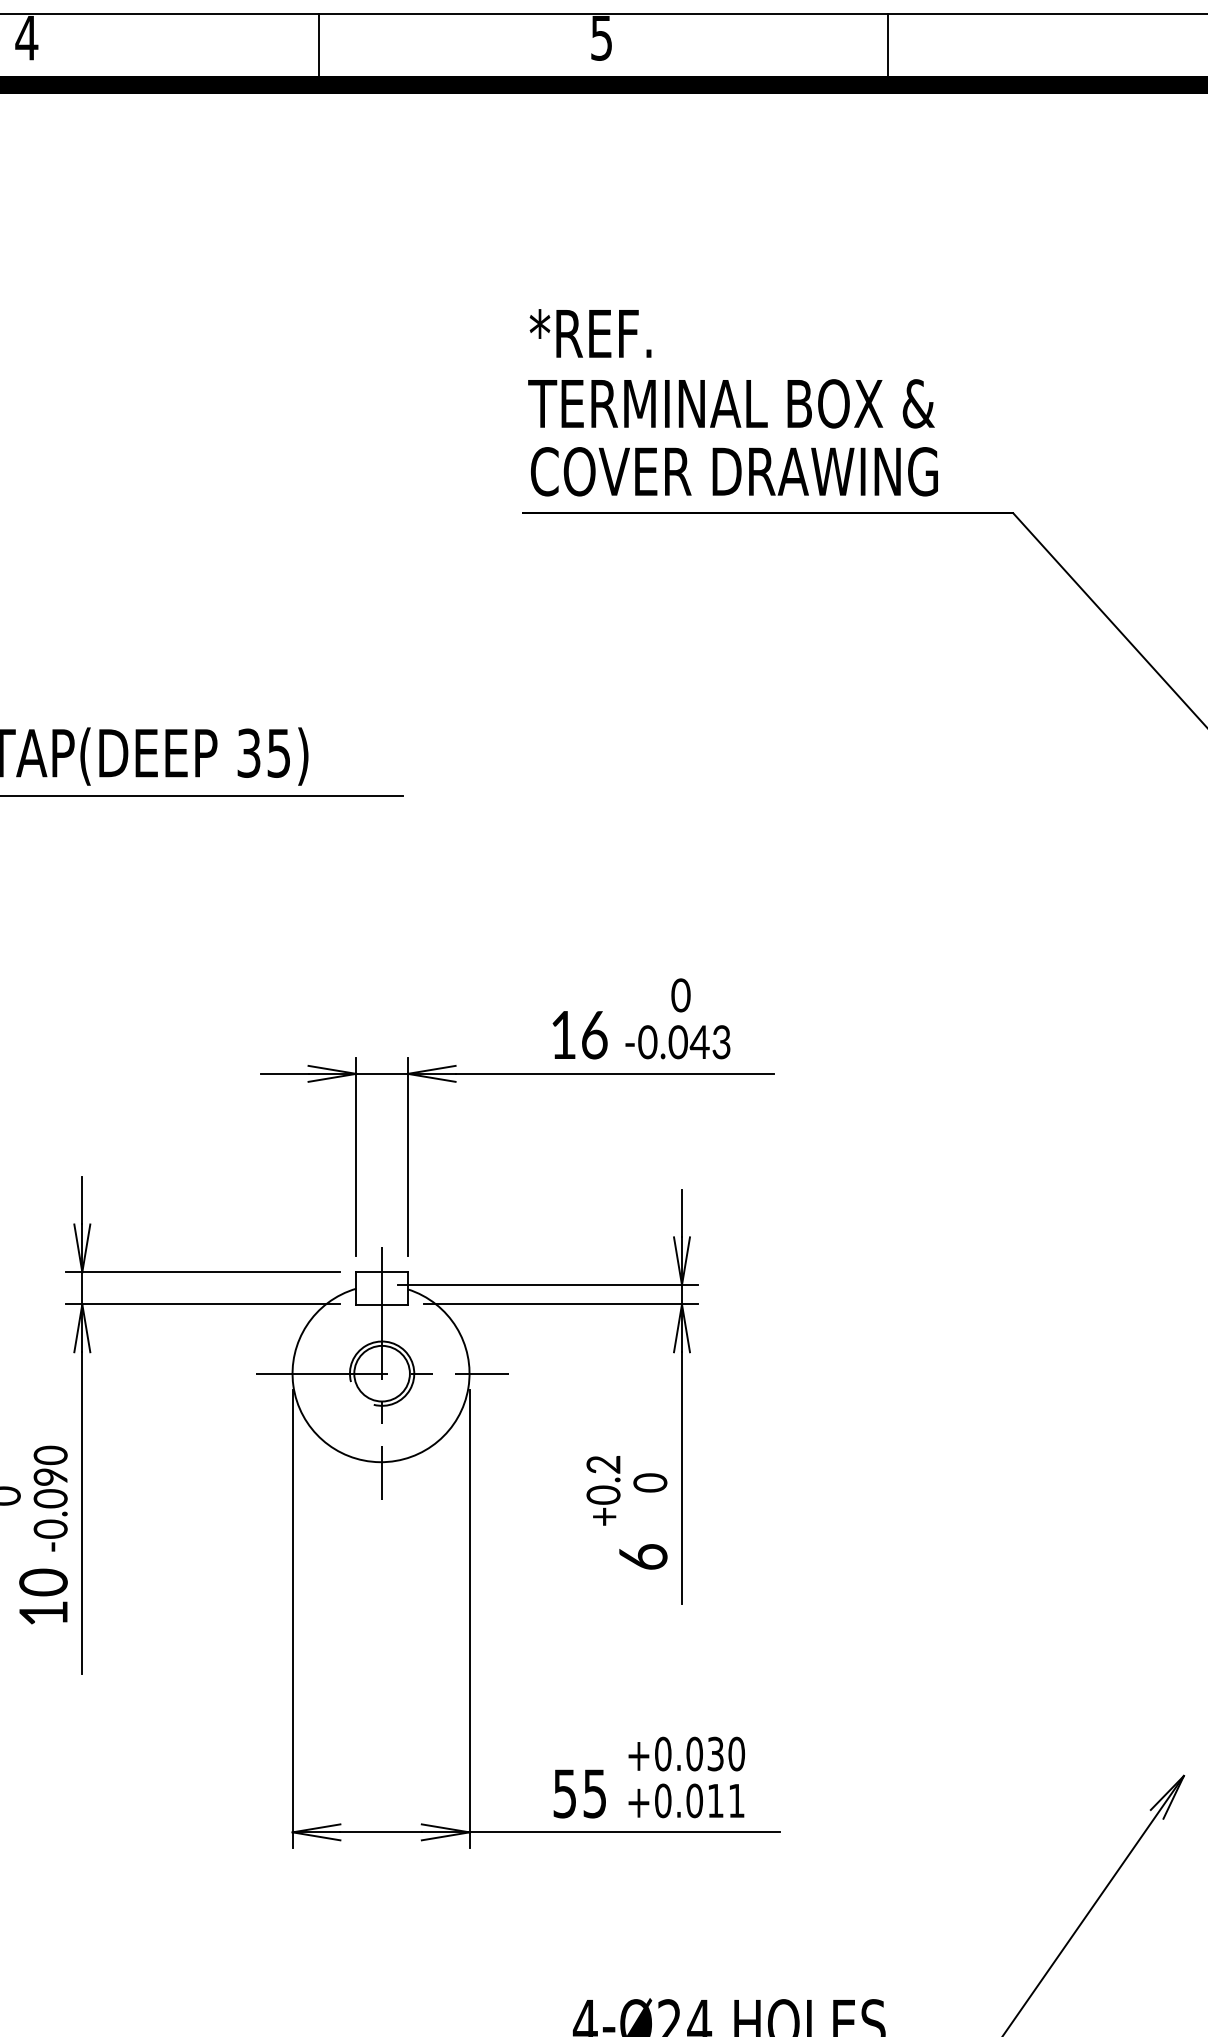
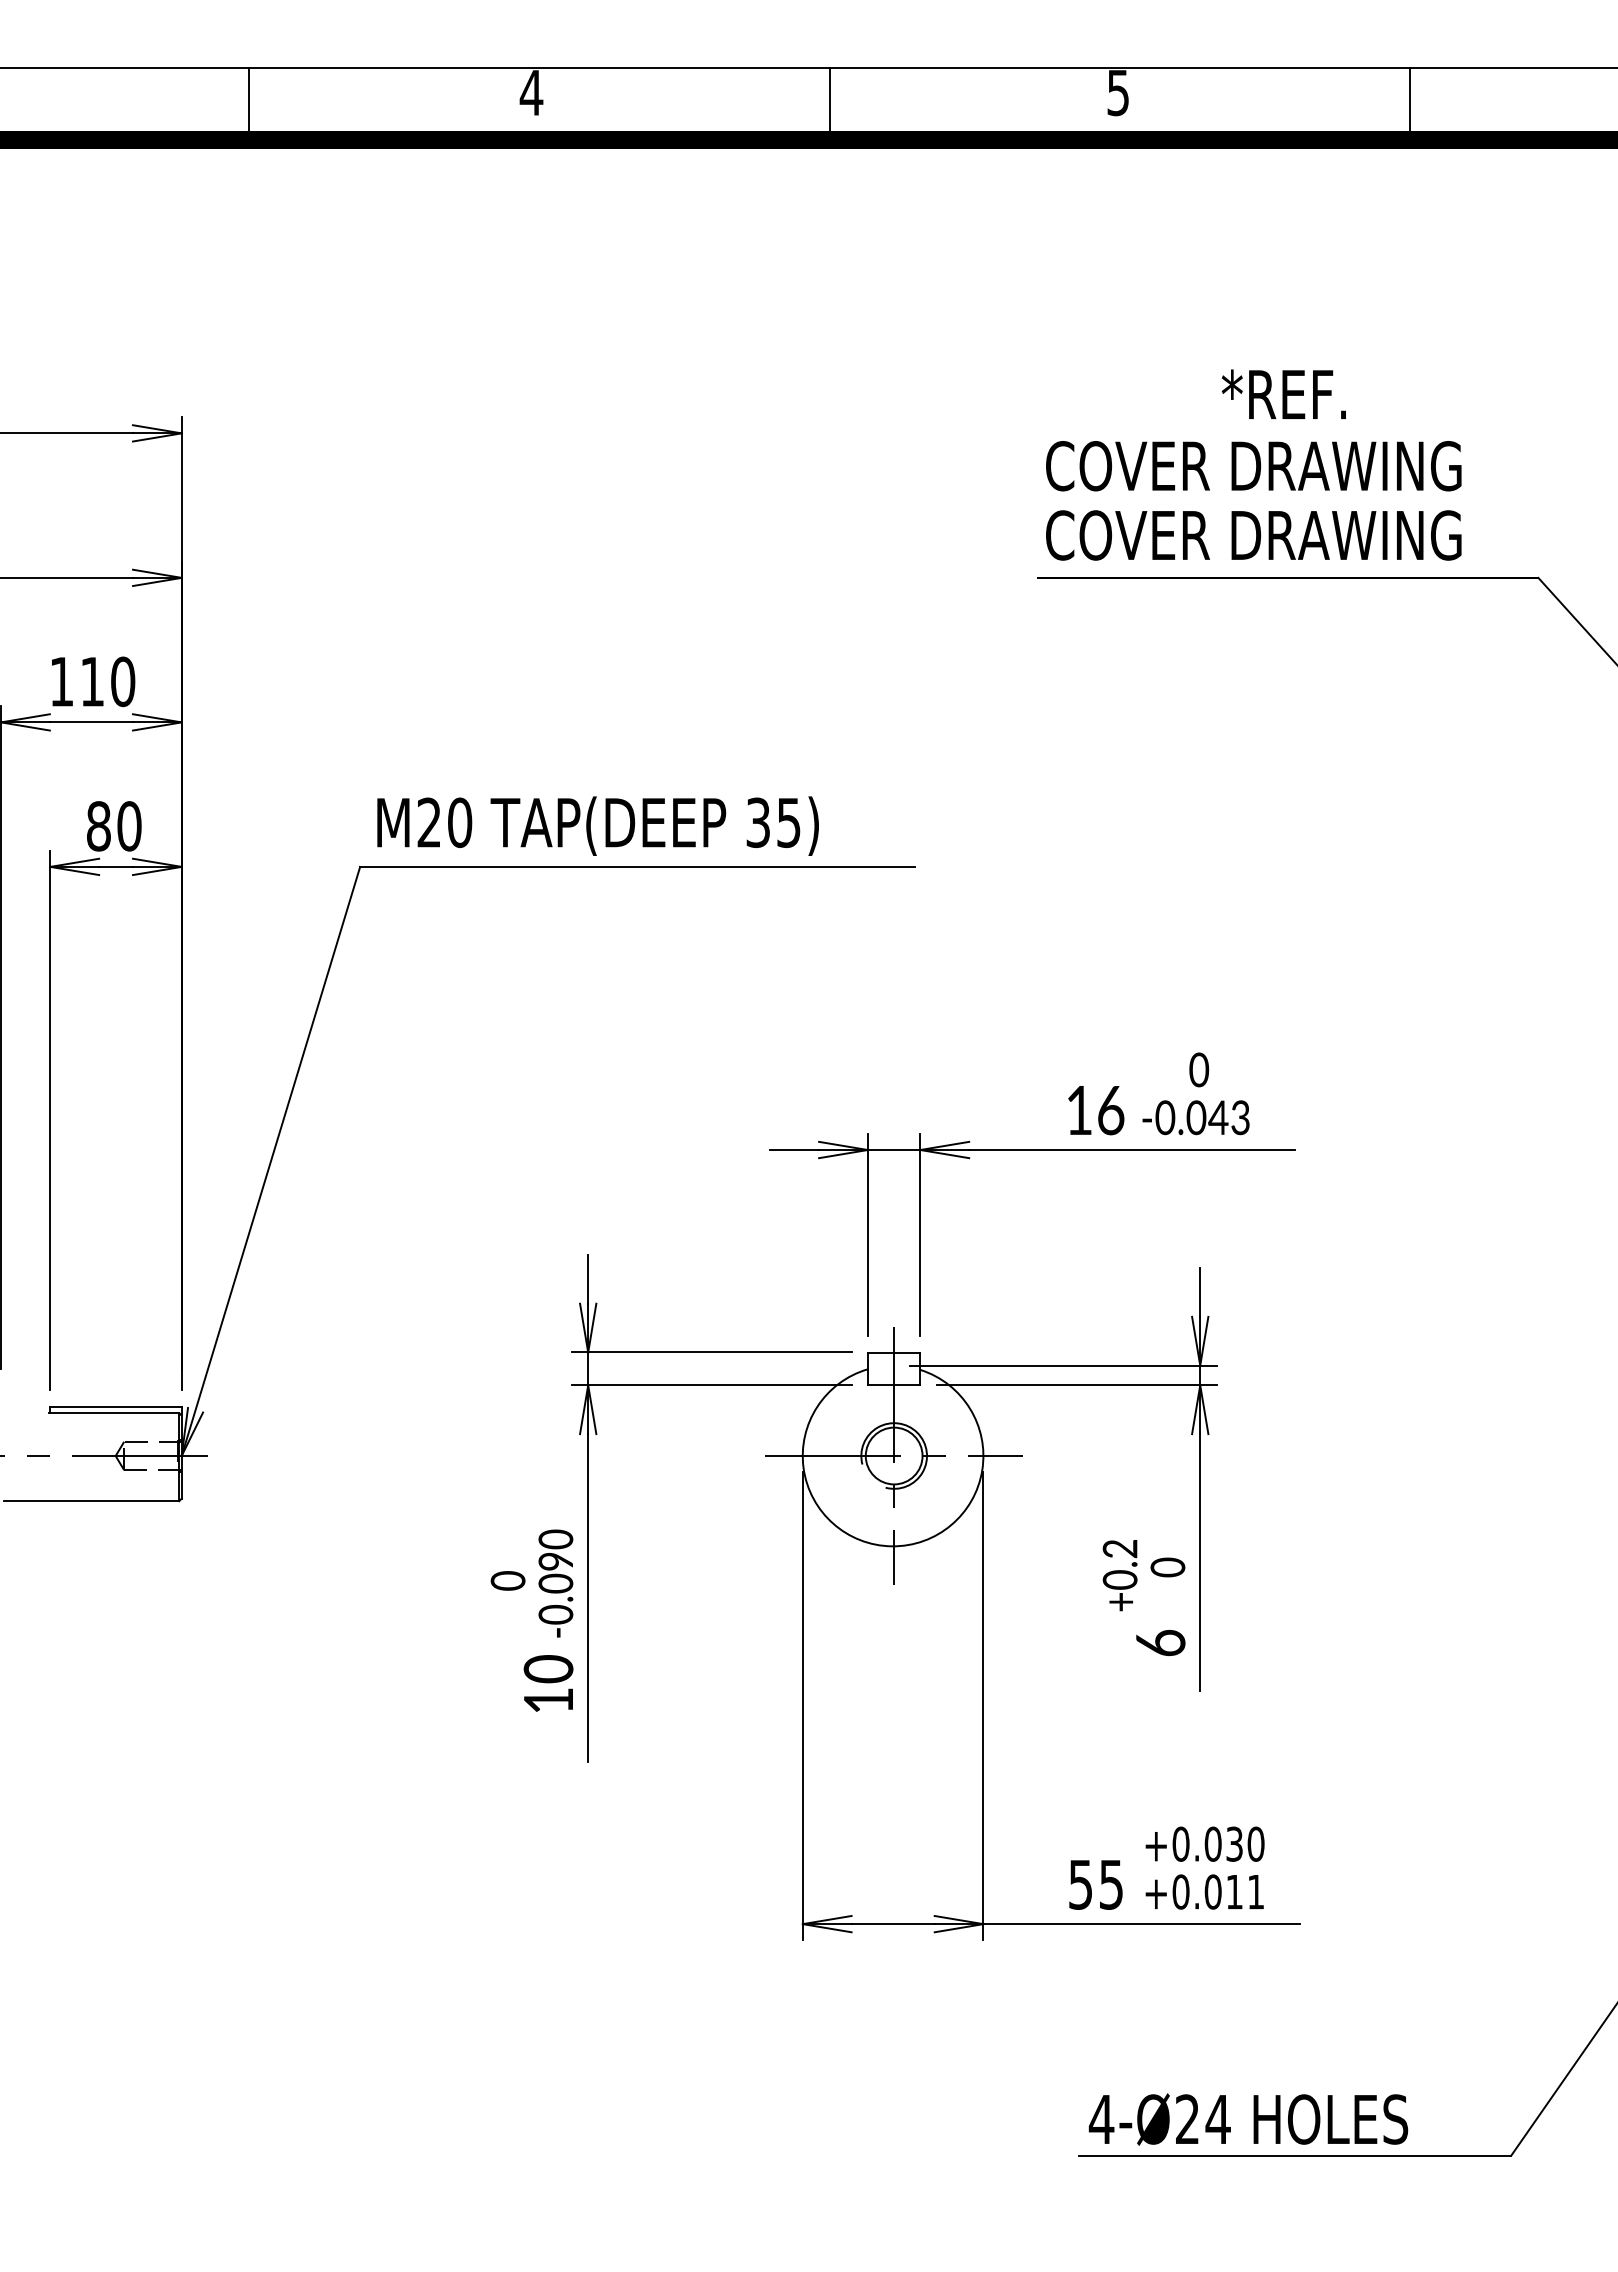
text: (590, 332) -> (1283, 393), moved
text: (733, 404) -> (1252, 466), TERMINAL BOX & -> COVER DRAWING

